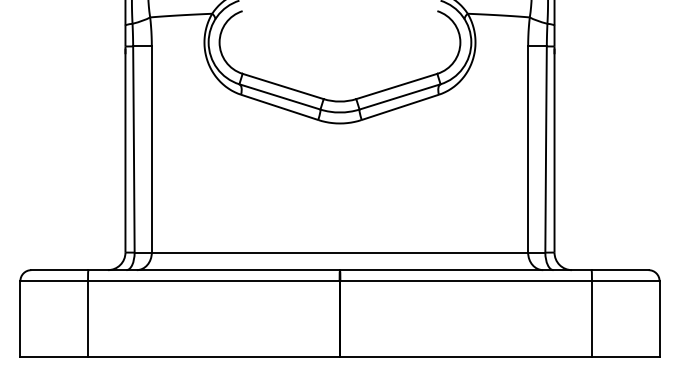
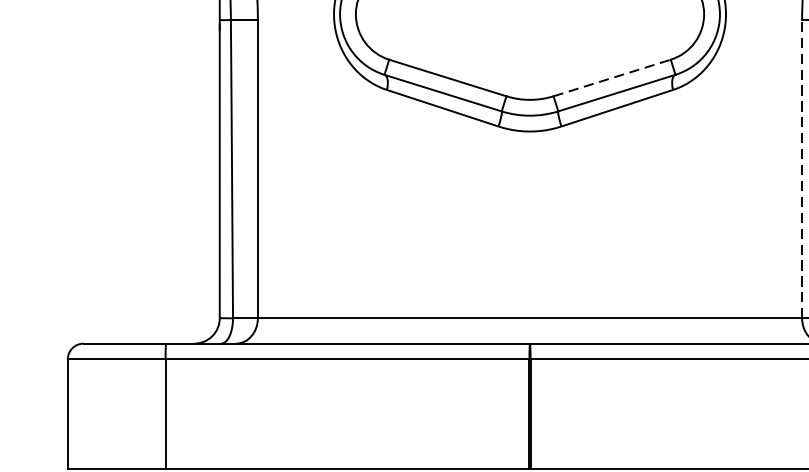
line: (397, 86) -> (613, 78), solid -> dashed
line: (528, 149) -> (802, 169), solid -> dashed

